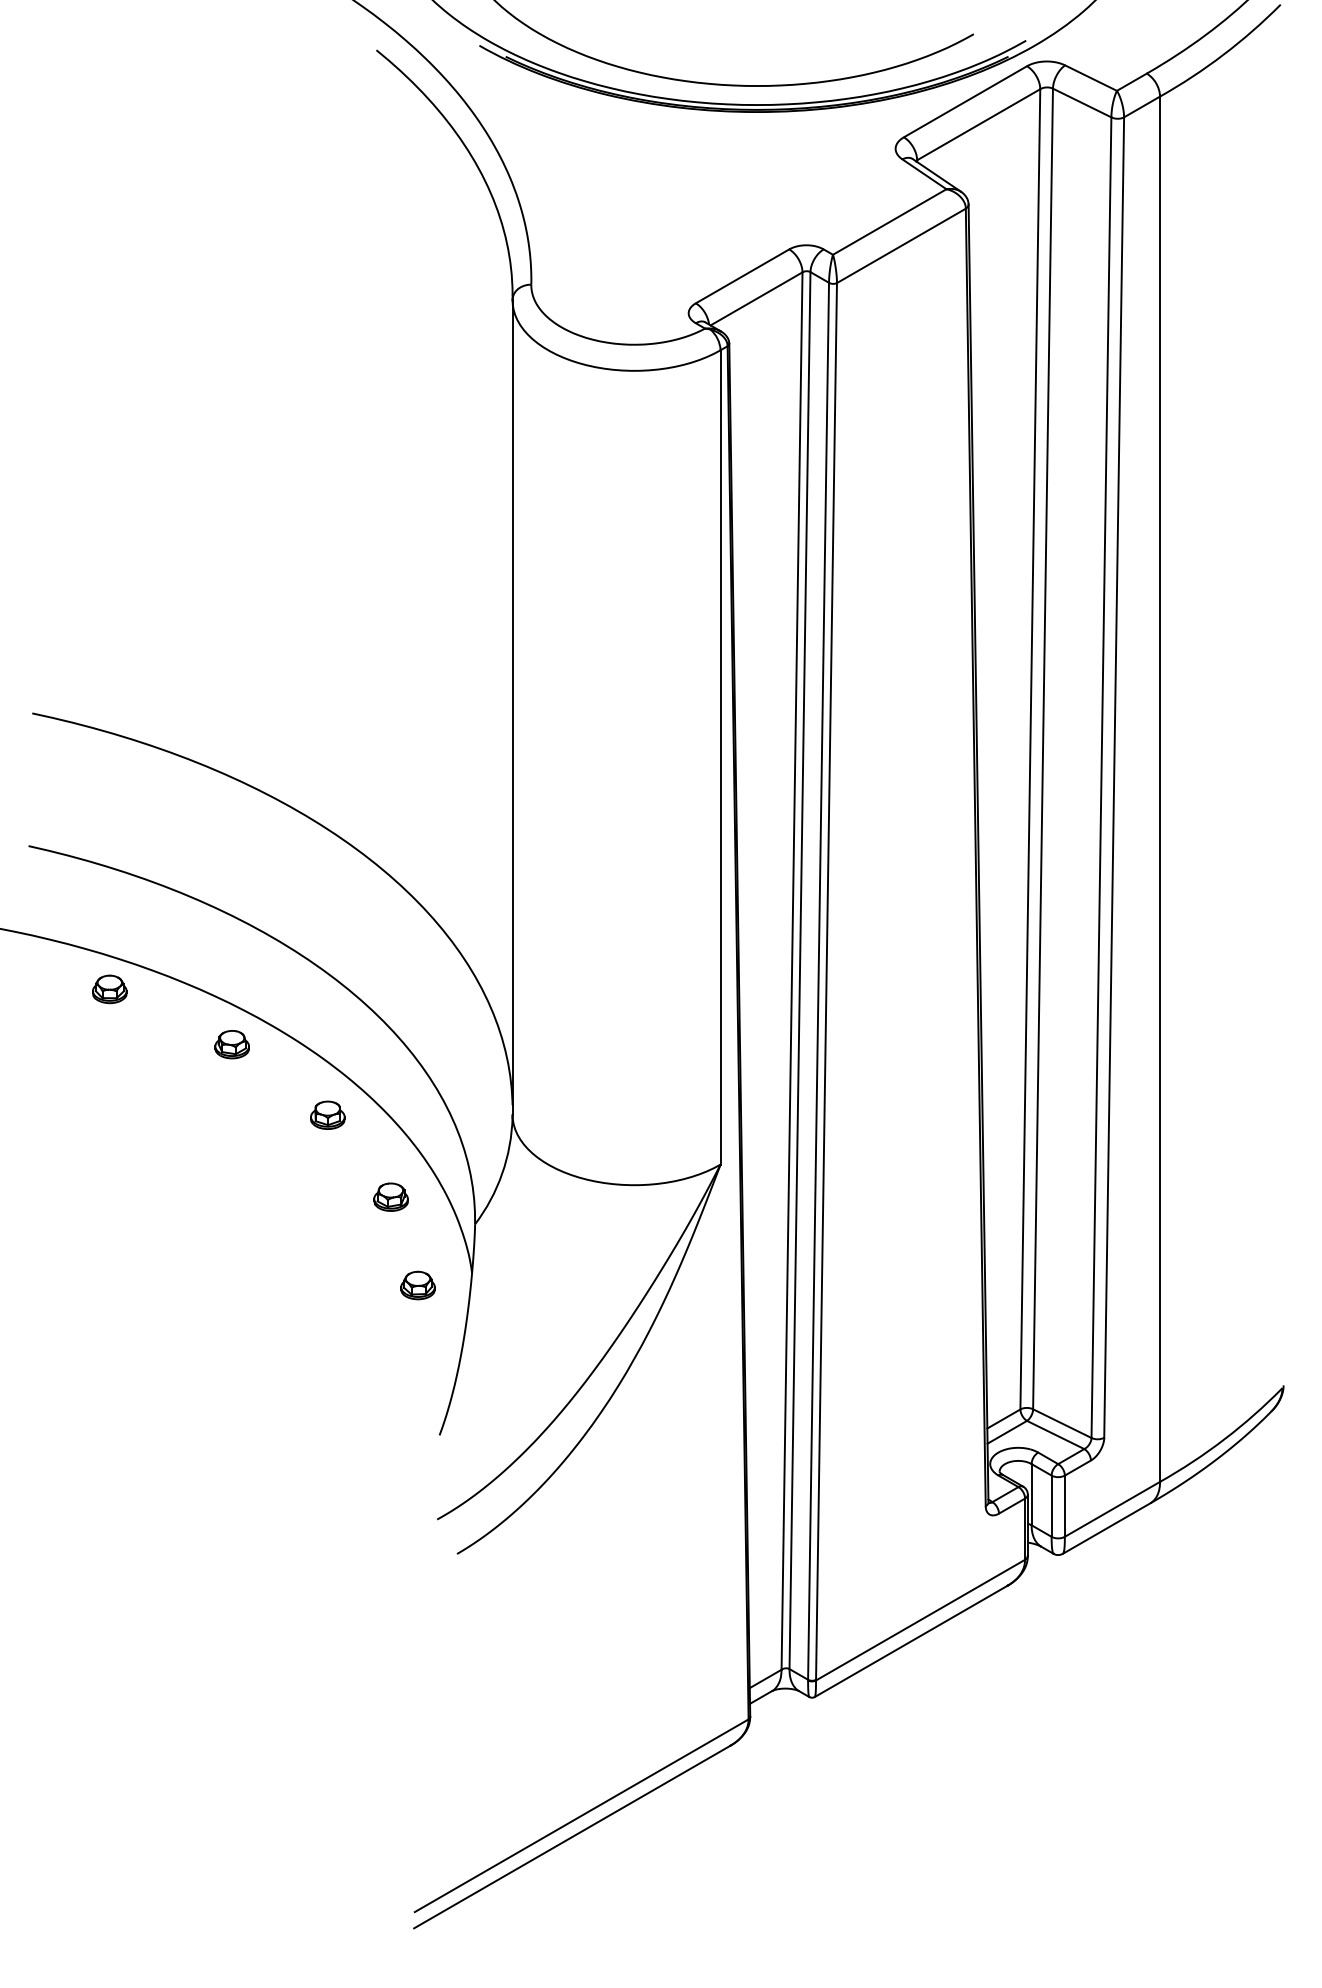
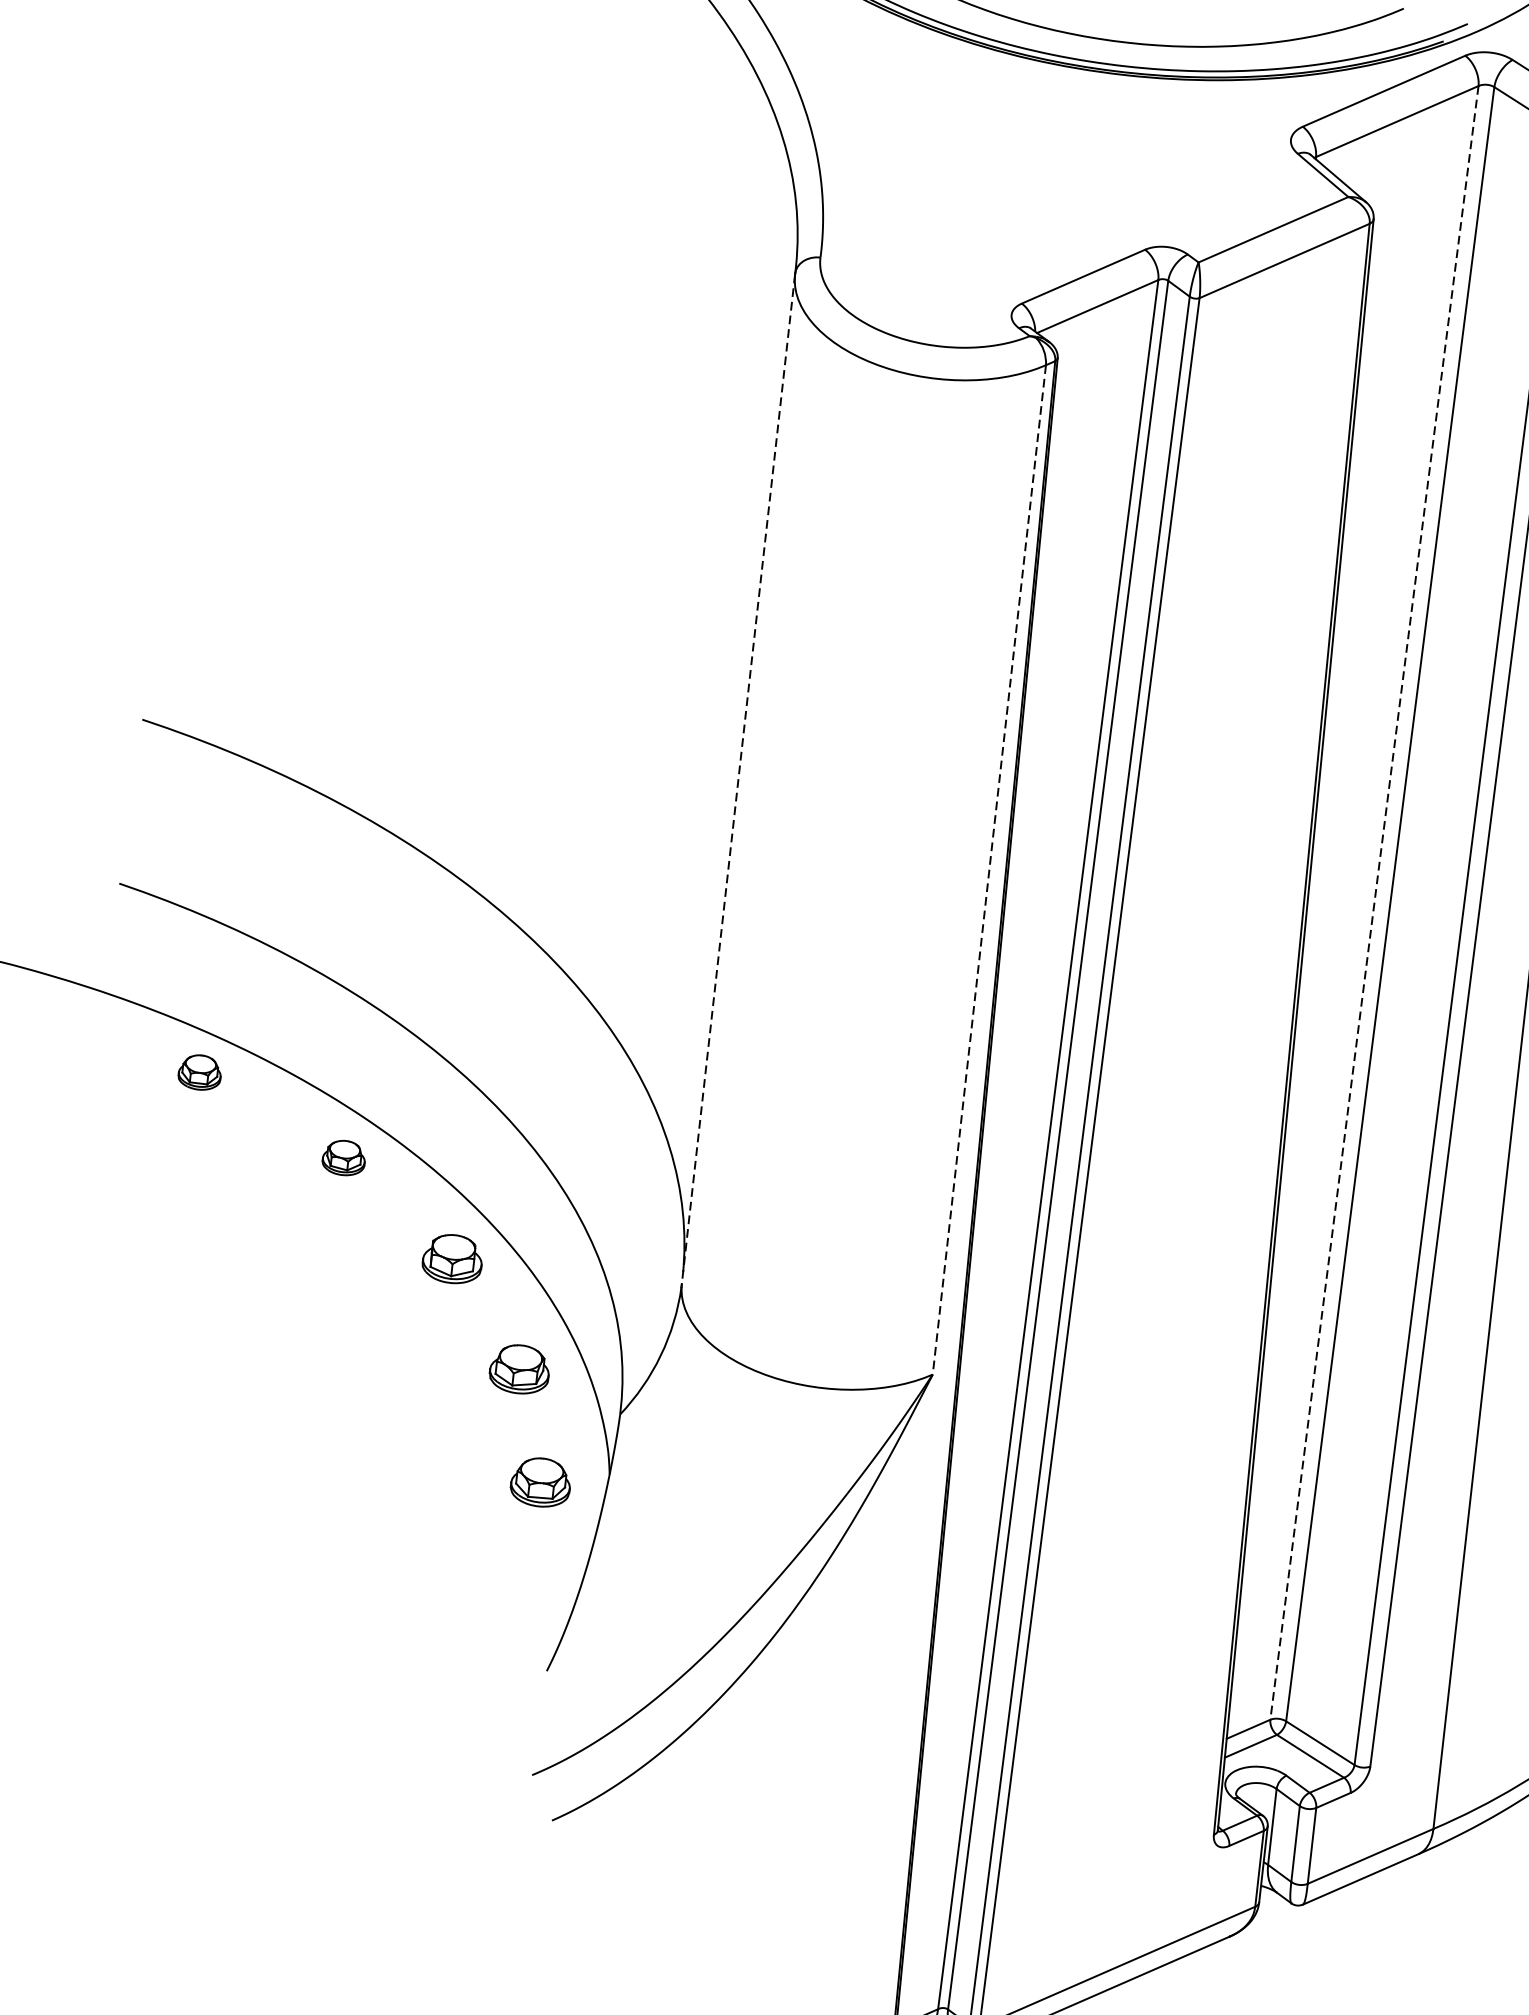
line: (512, 708) -> (738, 780), solid -> dashed
line: (1030, 749) -> (1374, 903), solid -> dashed
line: (720, 757) -> (989, 869), solid -> dashed
part: (327, 1114) -> (452, 1257), size x1.4
part: (390, 1196) -> (519, 1368), size x1.4
part: (417, 1285) -> (540, 1482), size x1.4

